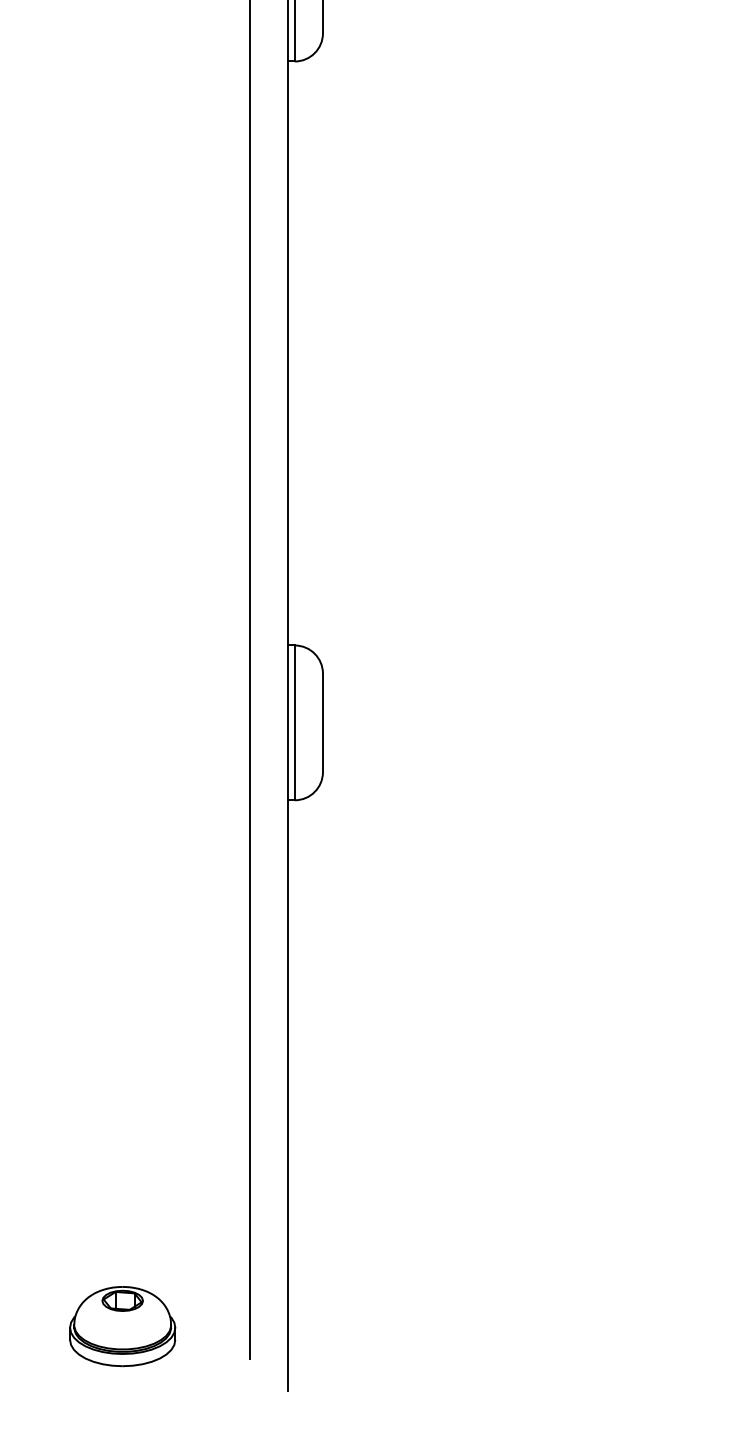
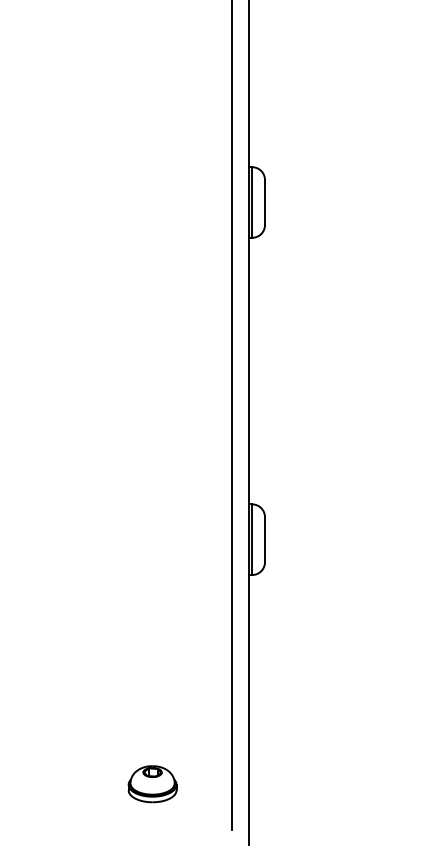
part: (122, 1327) -> (152, 784), moved

